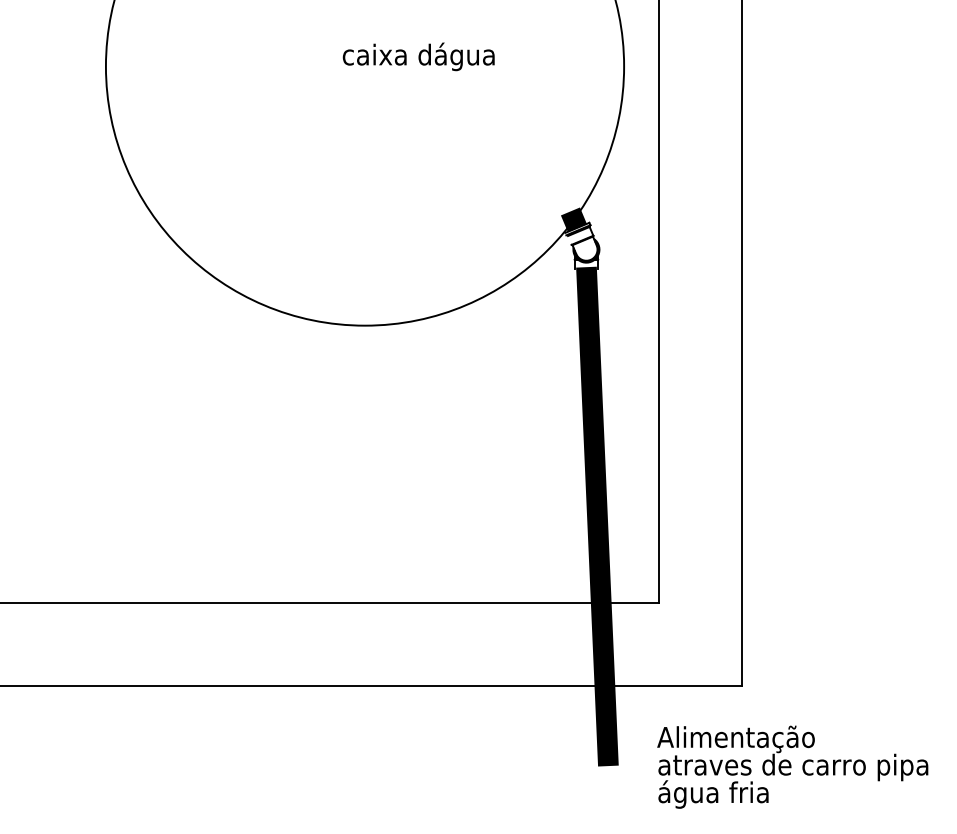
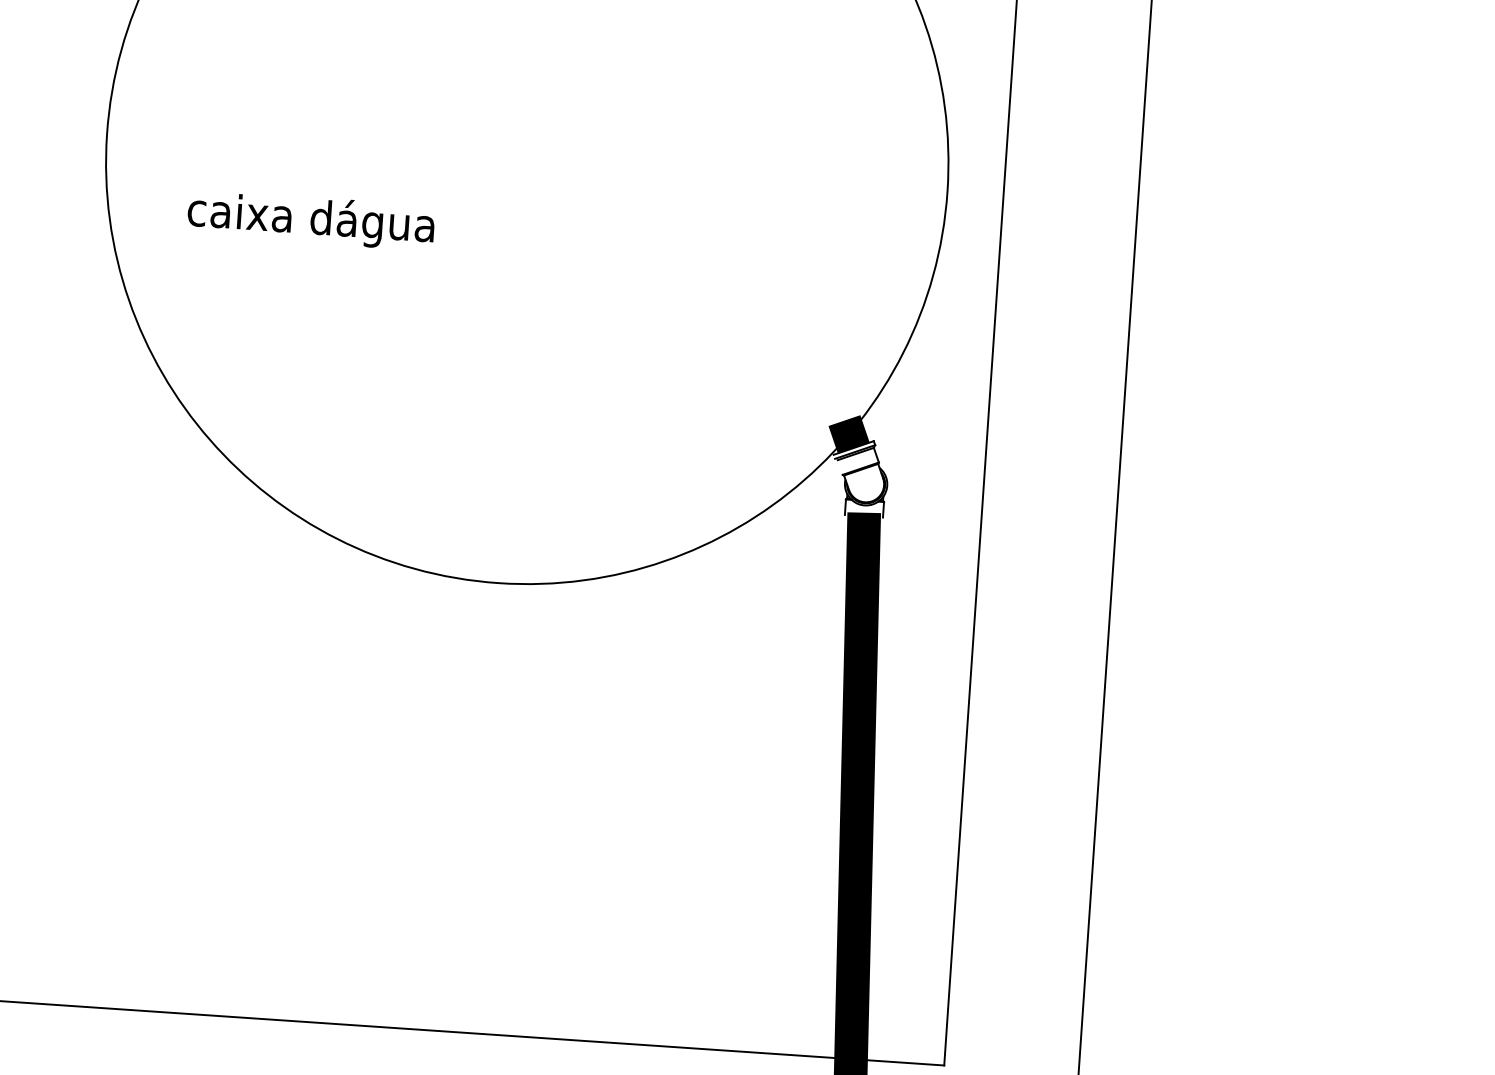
text: (418, 56) -> (310, 219), moved

